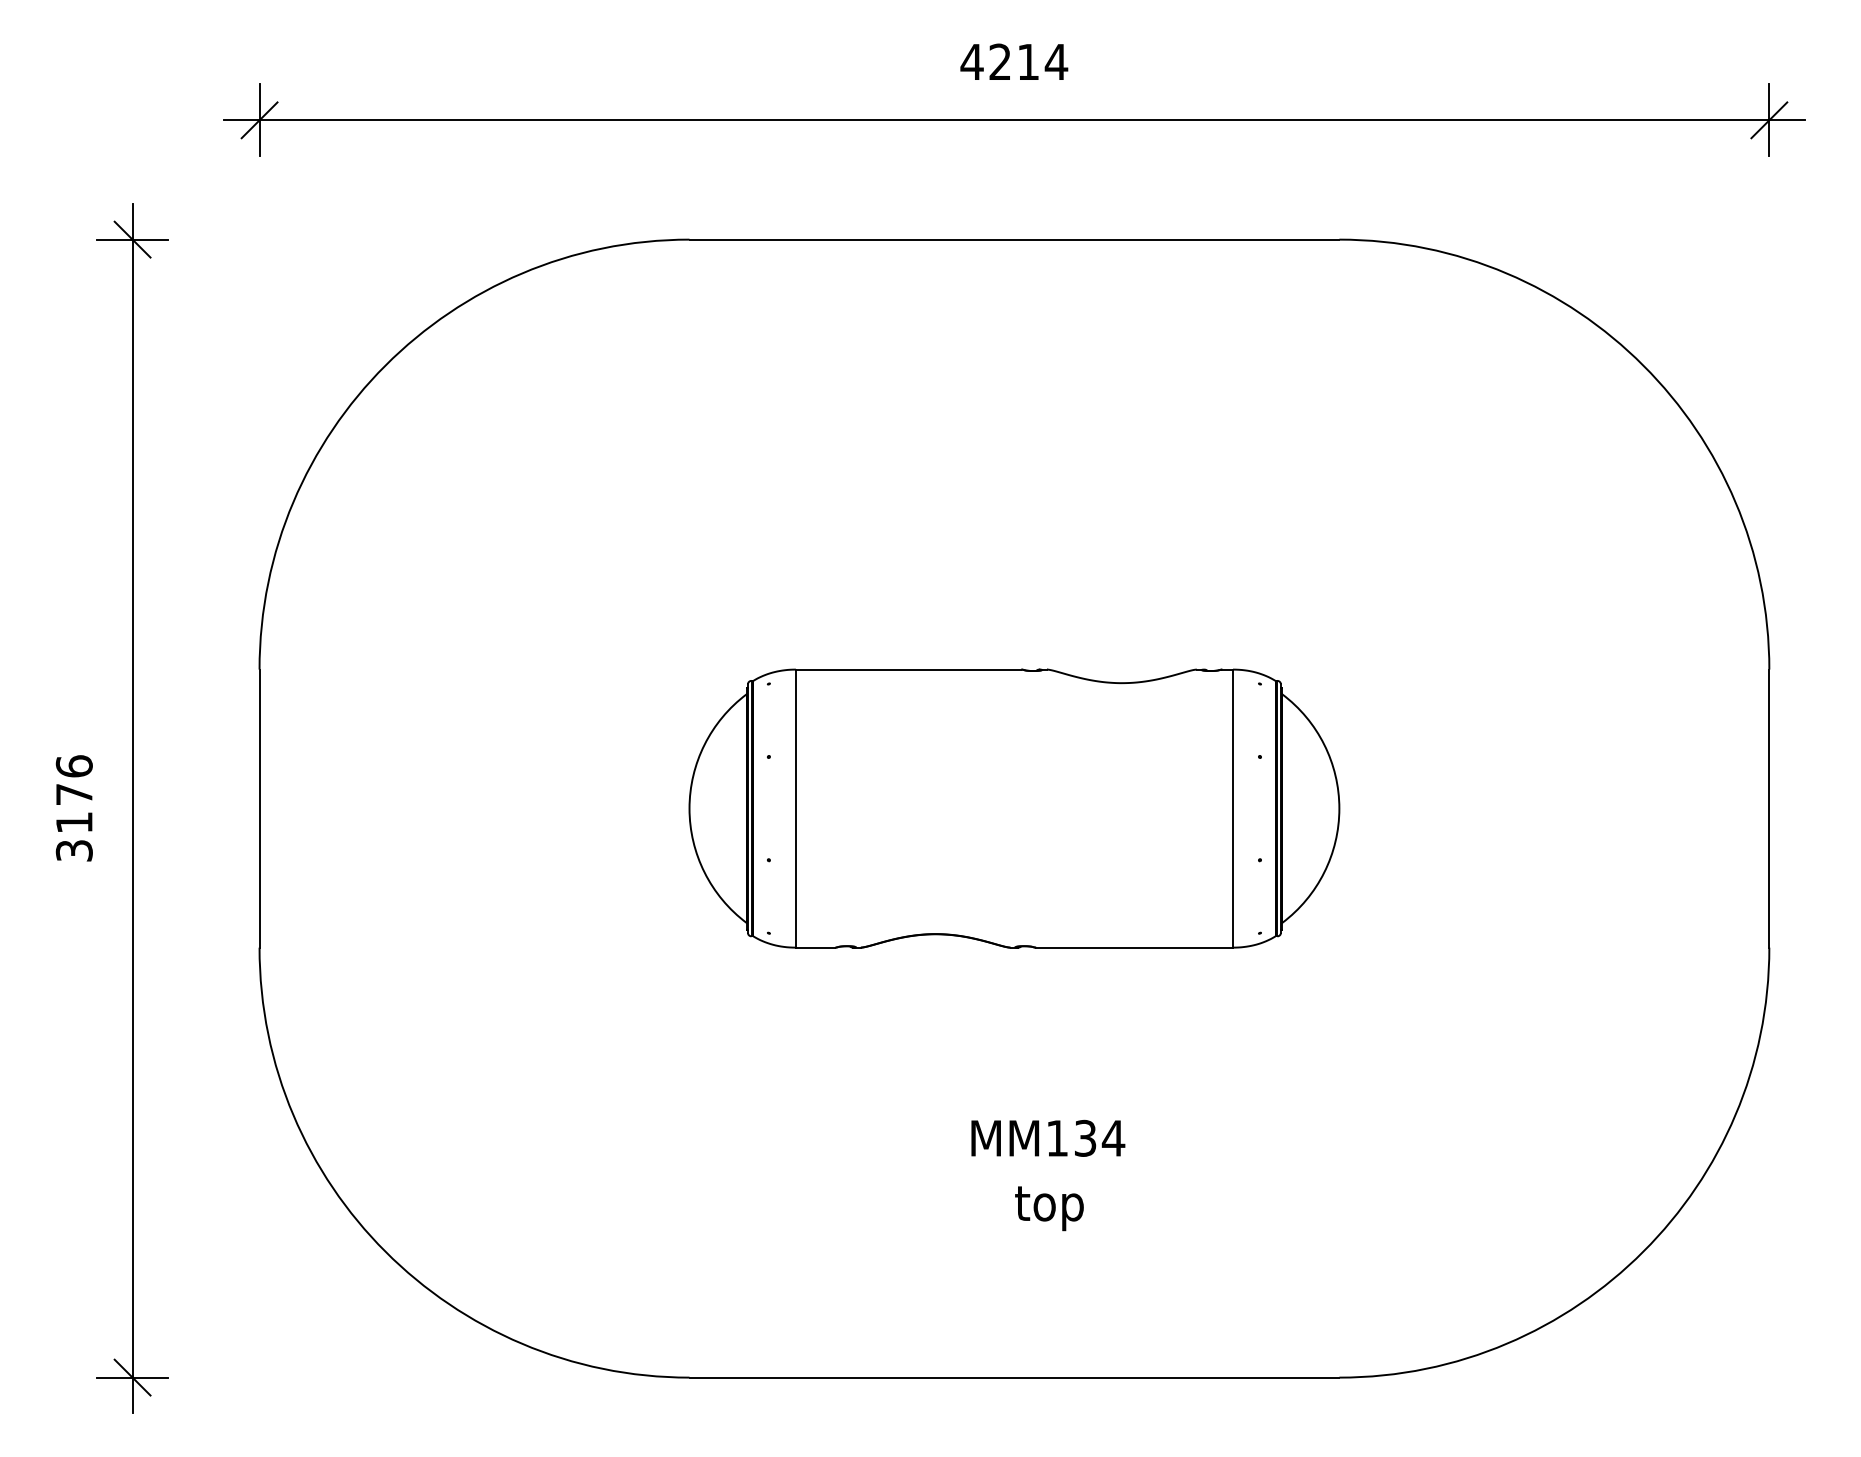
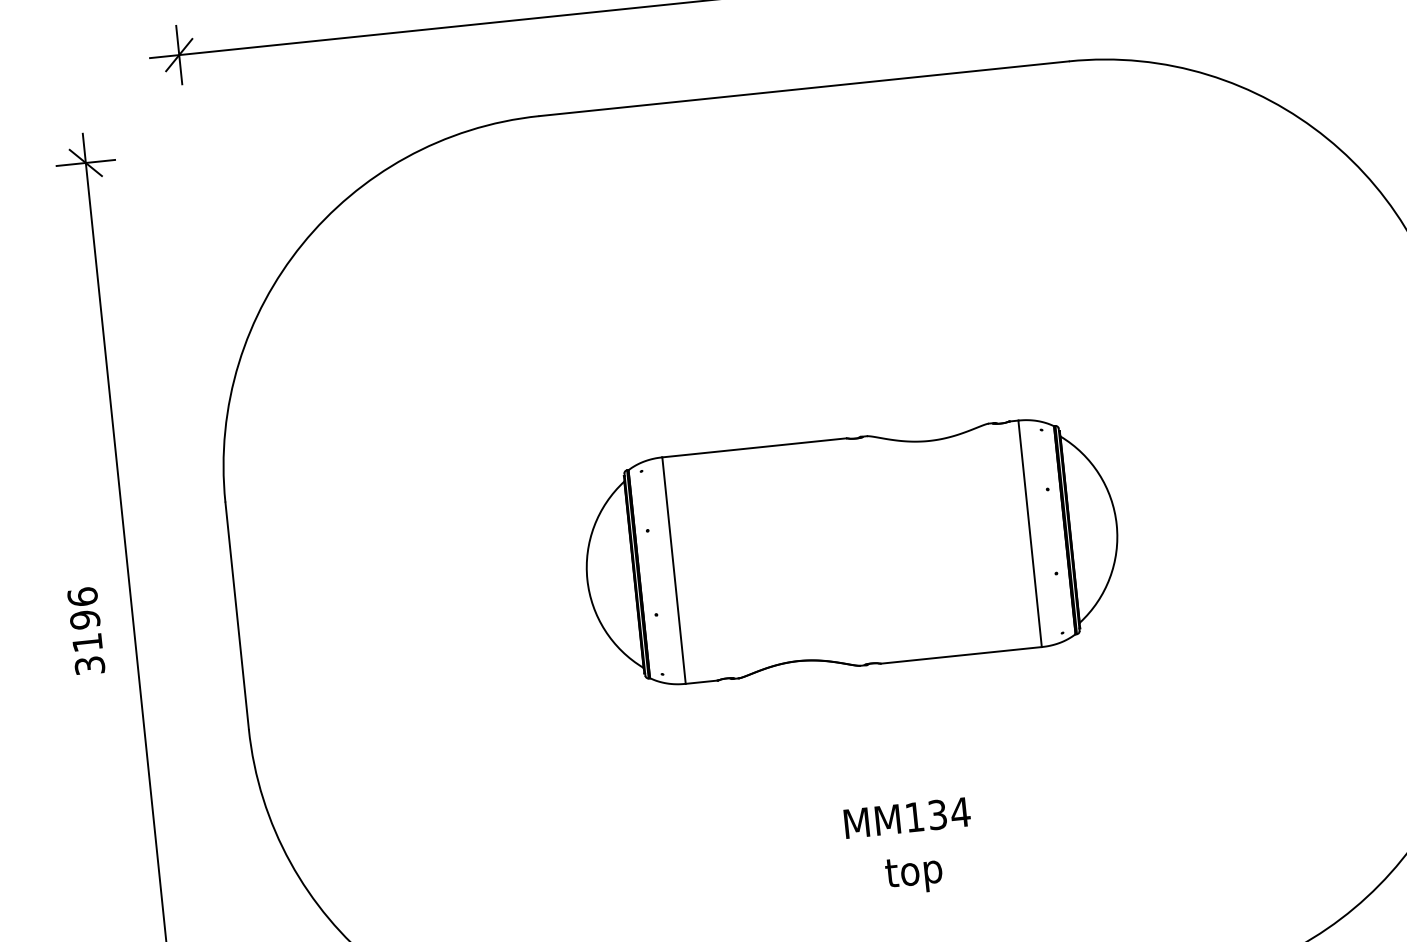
text: (73, 794) -> (84, 619), 3176 -> 3196

